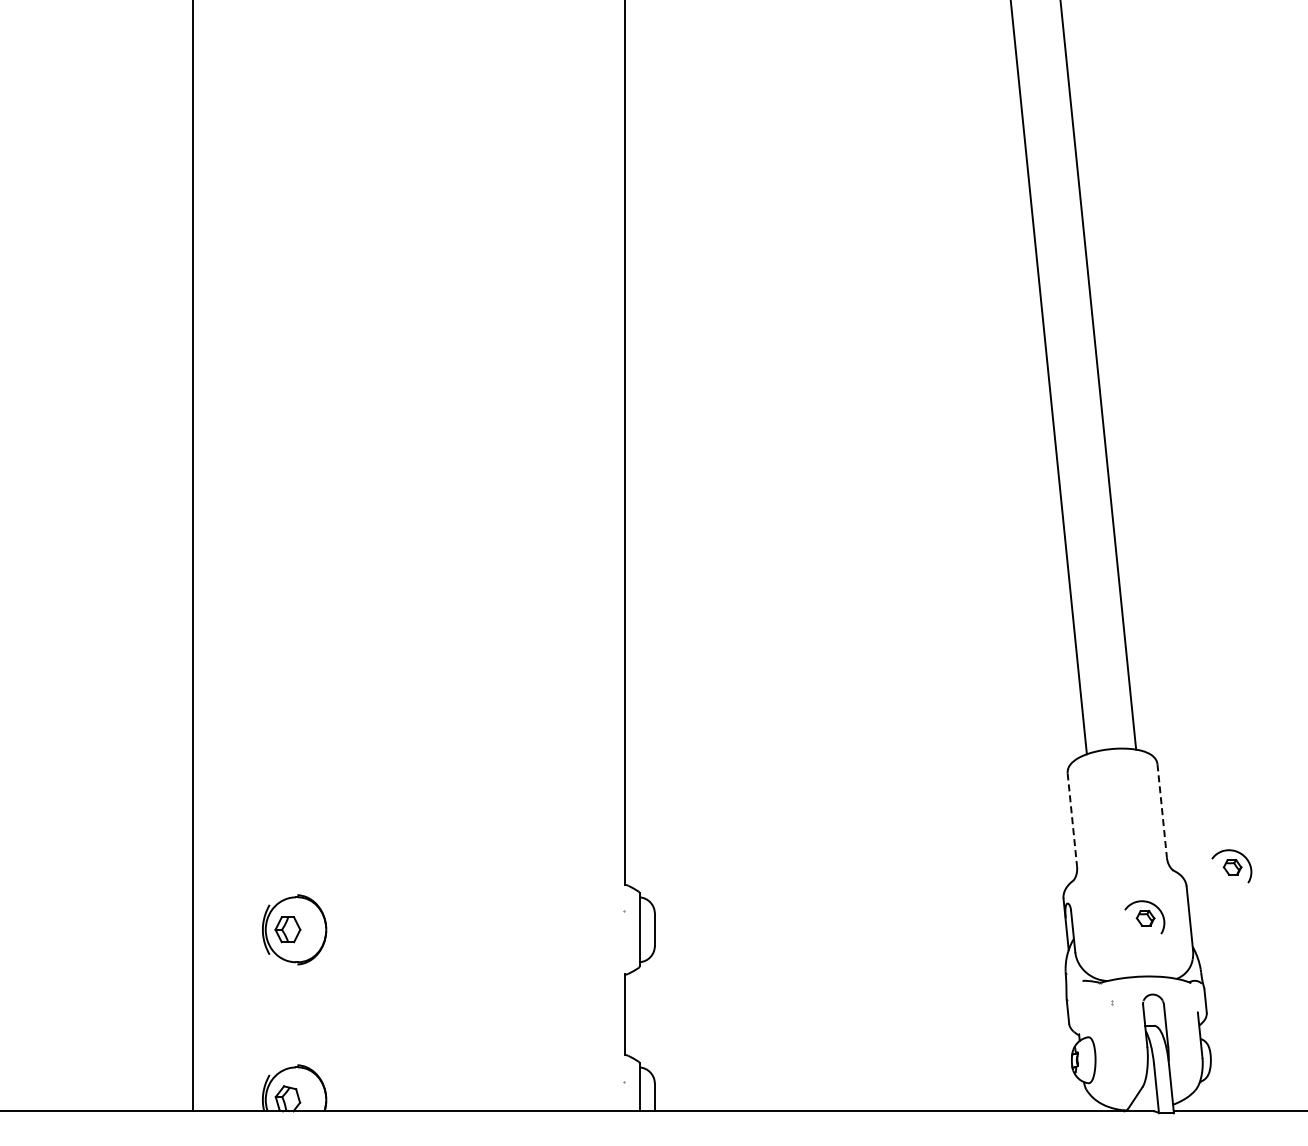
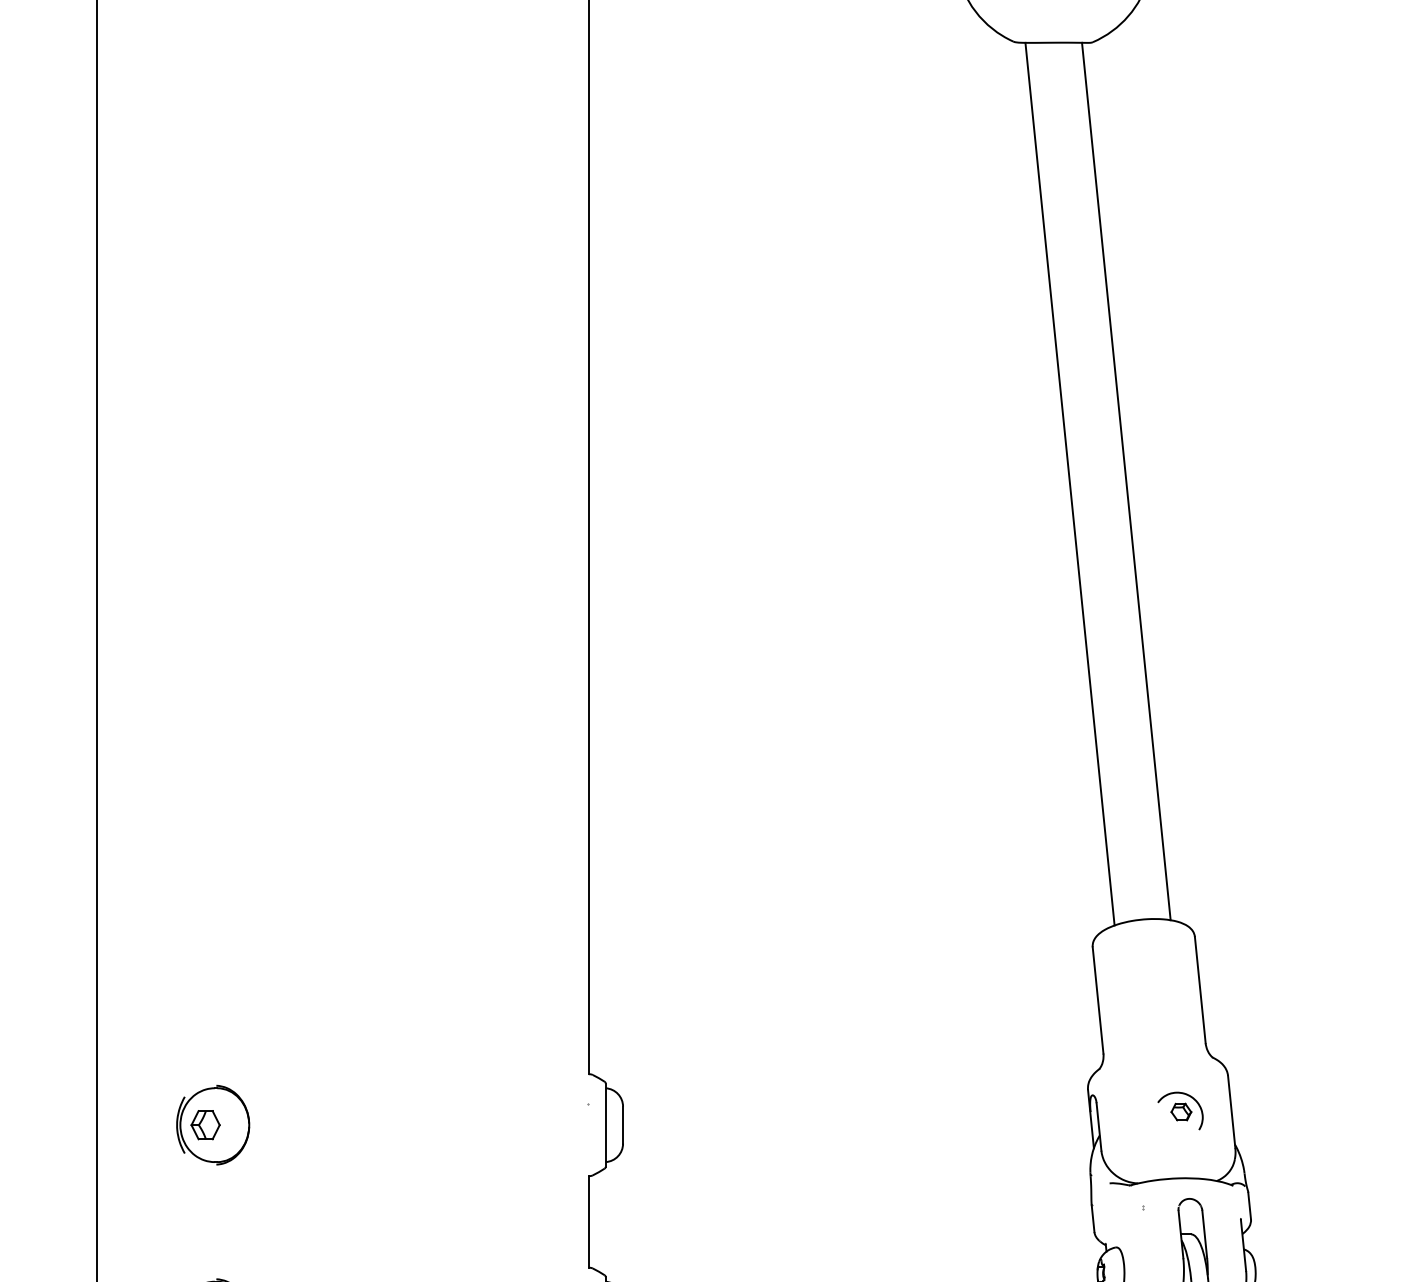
line: (1162, 811) -> (1200, 990), dashed -> solid
line: (1072, 820) -> (1098, 1000), dashed -> solid
part: (1231, 866) -> (1279, 1053), removed

